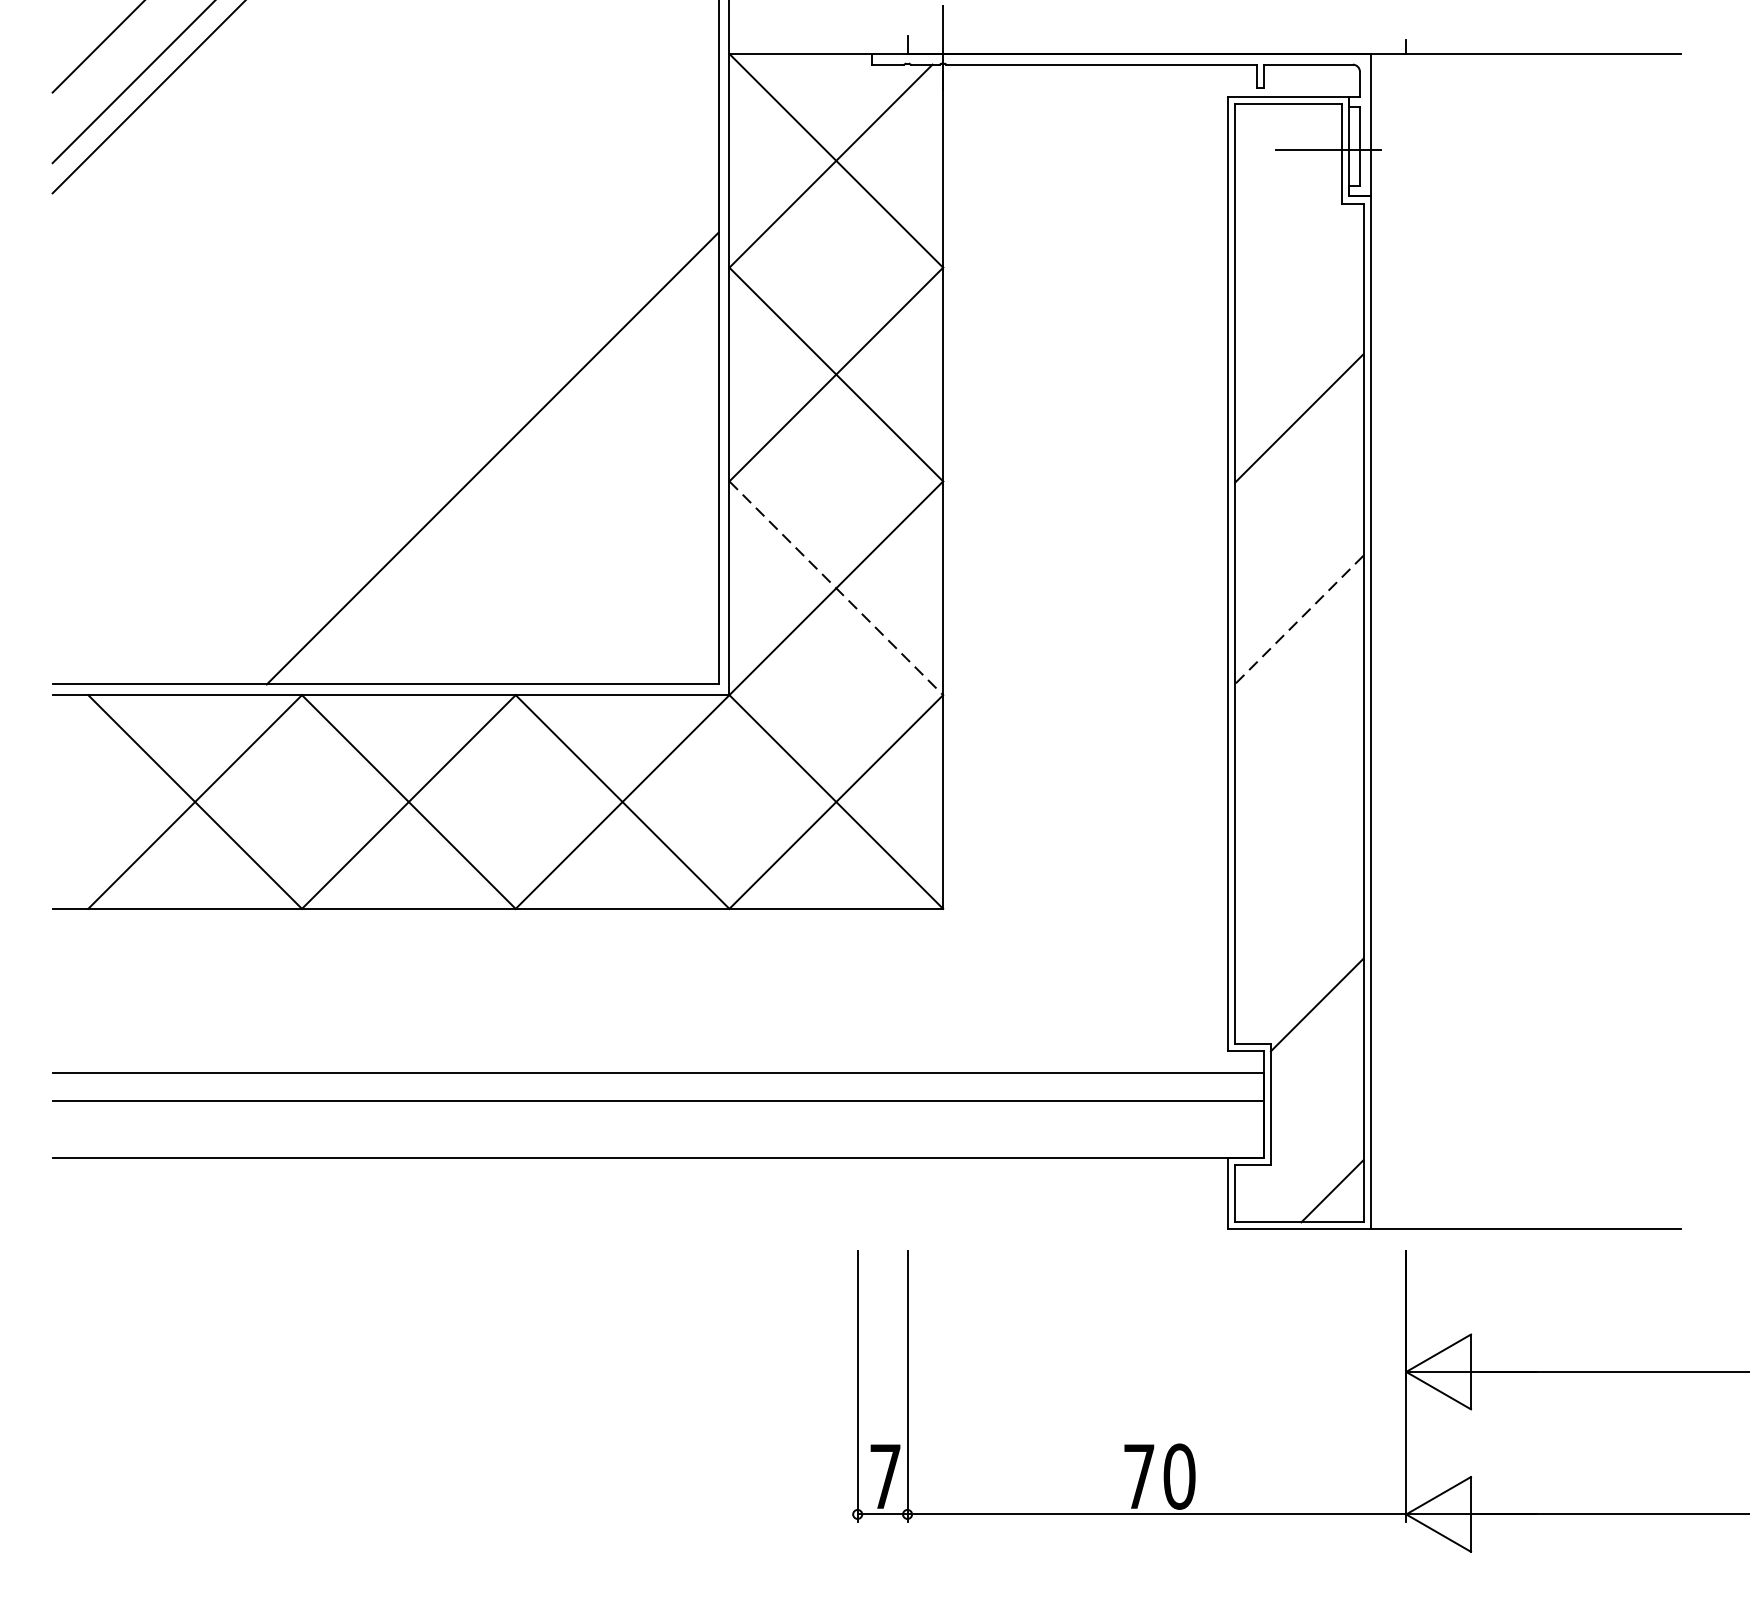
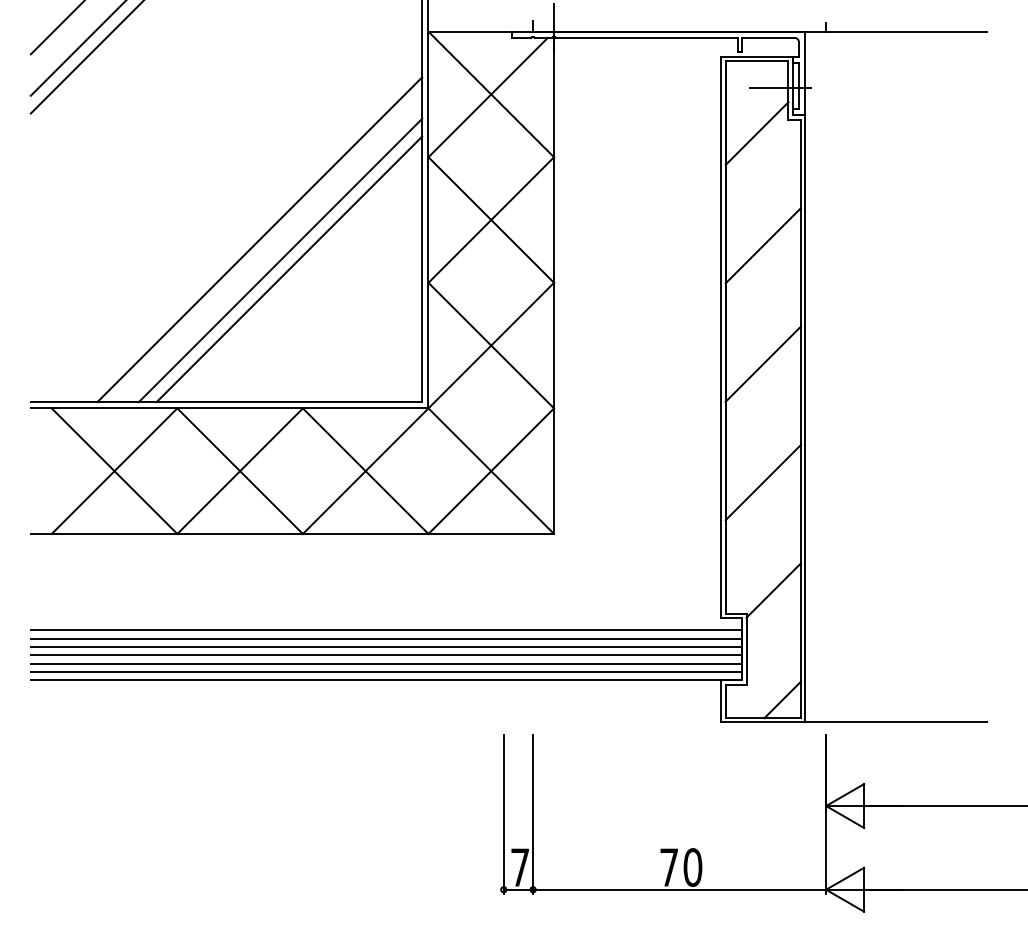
line: (1287, 227) -> (756, 133), added
line: (441, 407) -> (259, 239), added
line: (477, 443) -> (280, 260), added
line: (836, 588) -> (491, 345), dashed -> solid
line: (1297, 620) -> (762, 364), dashed -> solid
line: (1299, 821) -> (763, 482), added
line: (657, 1086) -> (386, 638), added
line: (657, 1115) -> (386, 655), added
line: (657, 1129) -> (386, 663), added
line: (657, 1144) -> (386, 672), added

